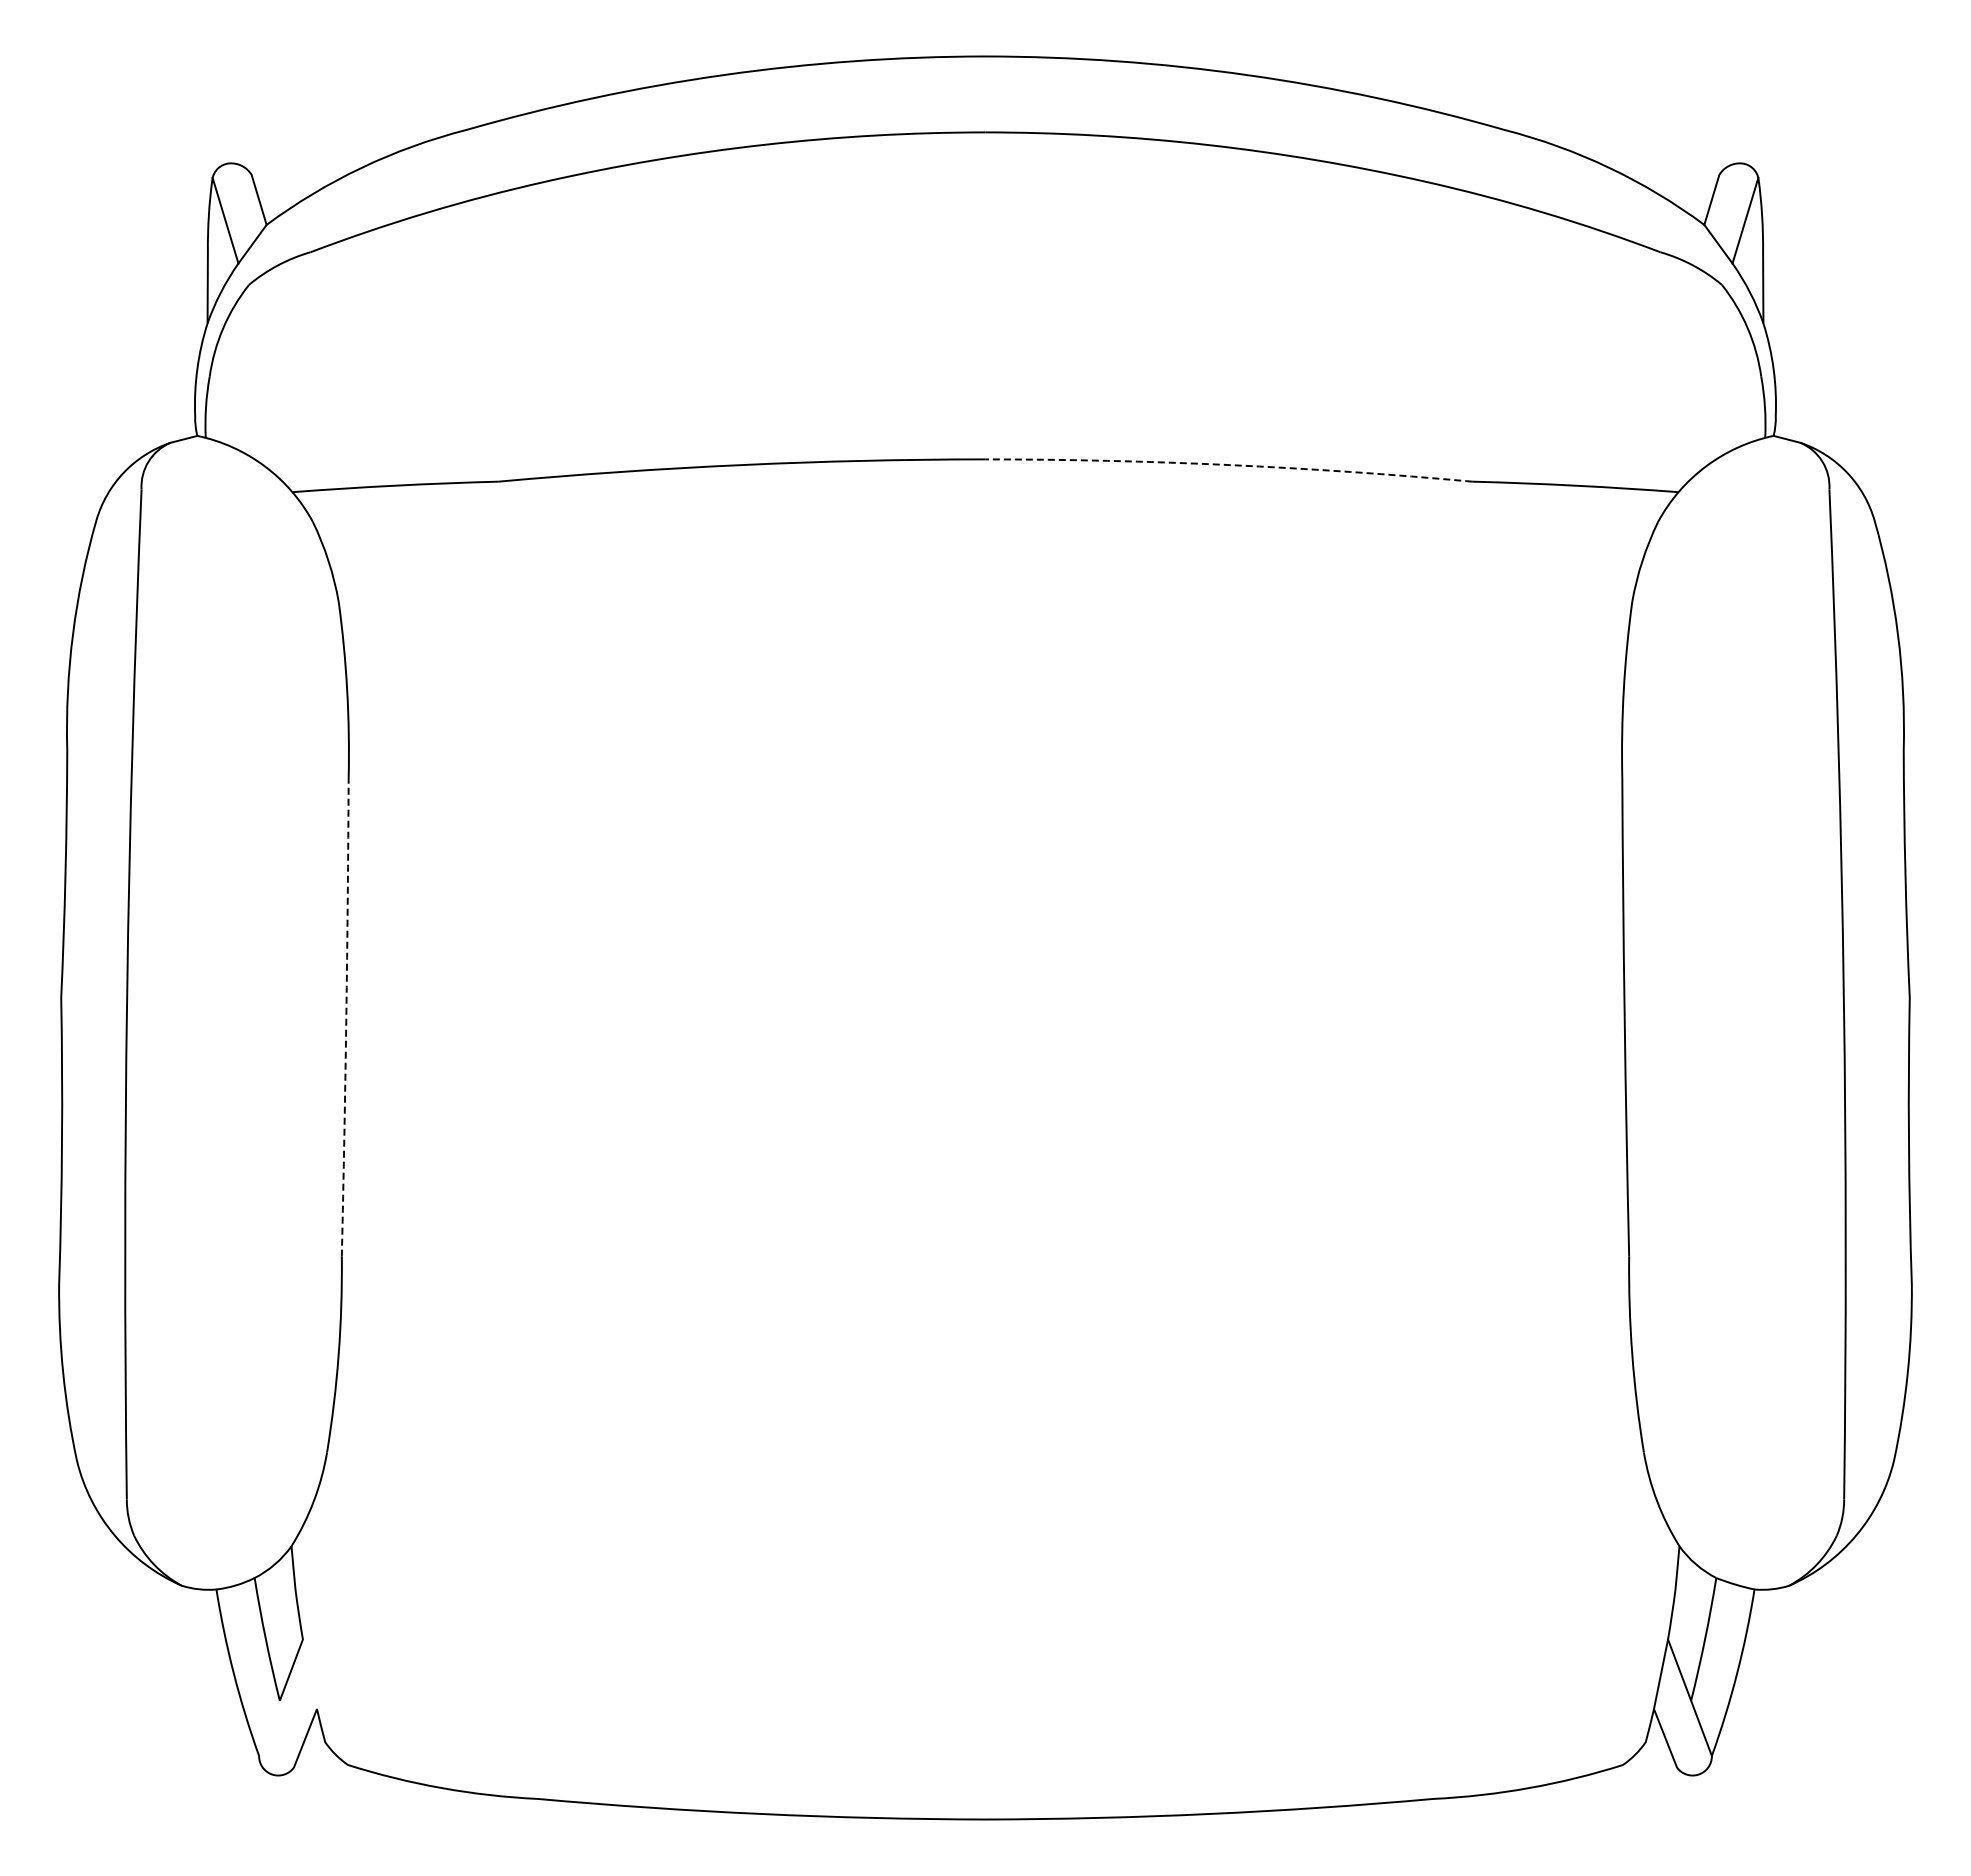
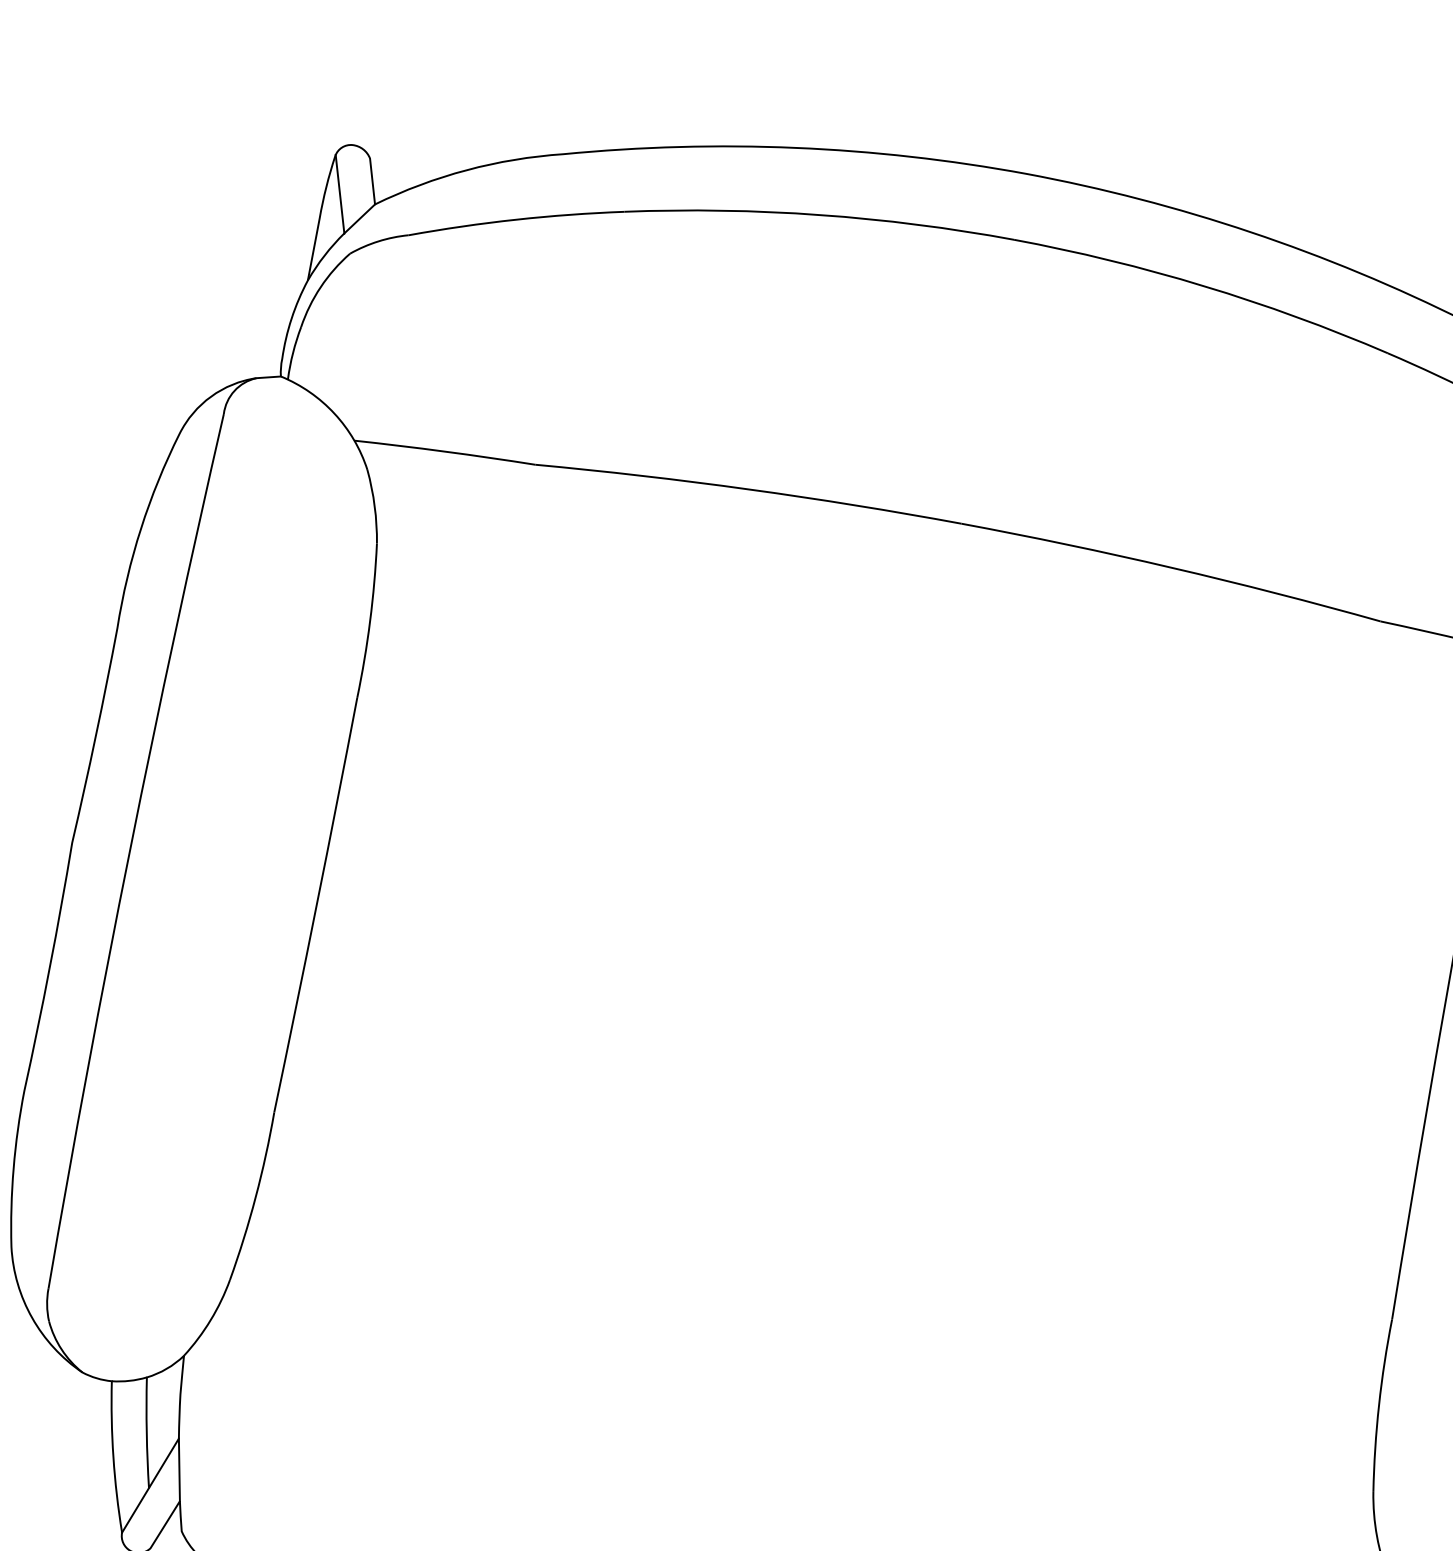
arc: (1229, 465) -> (1172, 568), dashed -> solid
arc: (346, 1017) -> (316, 905), dashed -> solid
line: (309, 1674) -> (178, 1470), added
line: (269, 1727) -> (135, 1509), added

